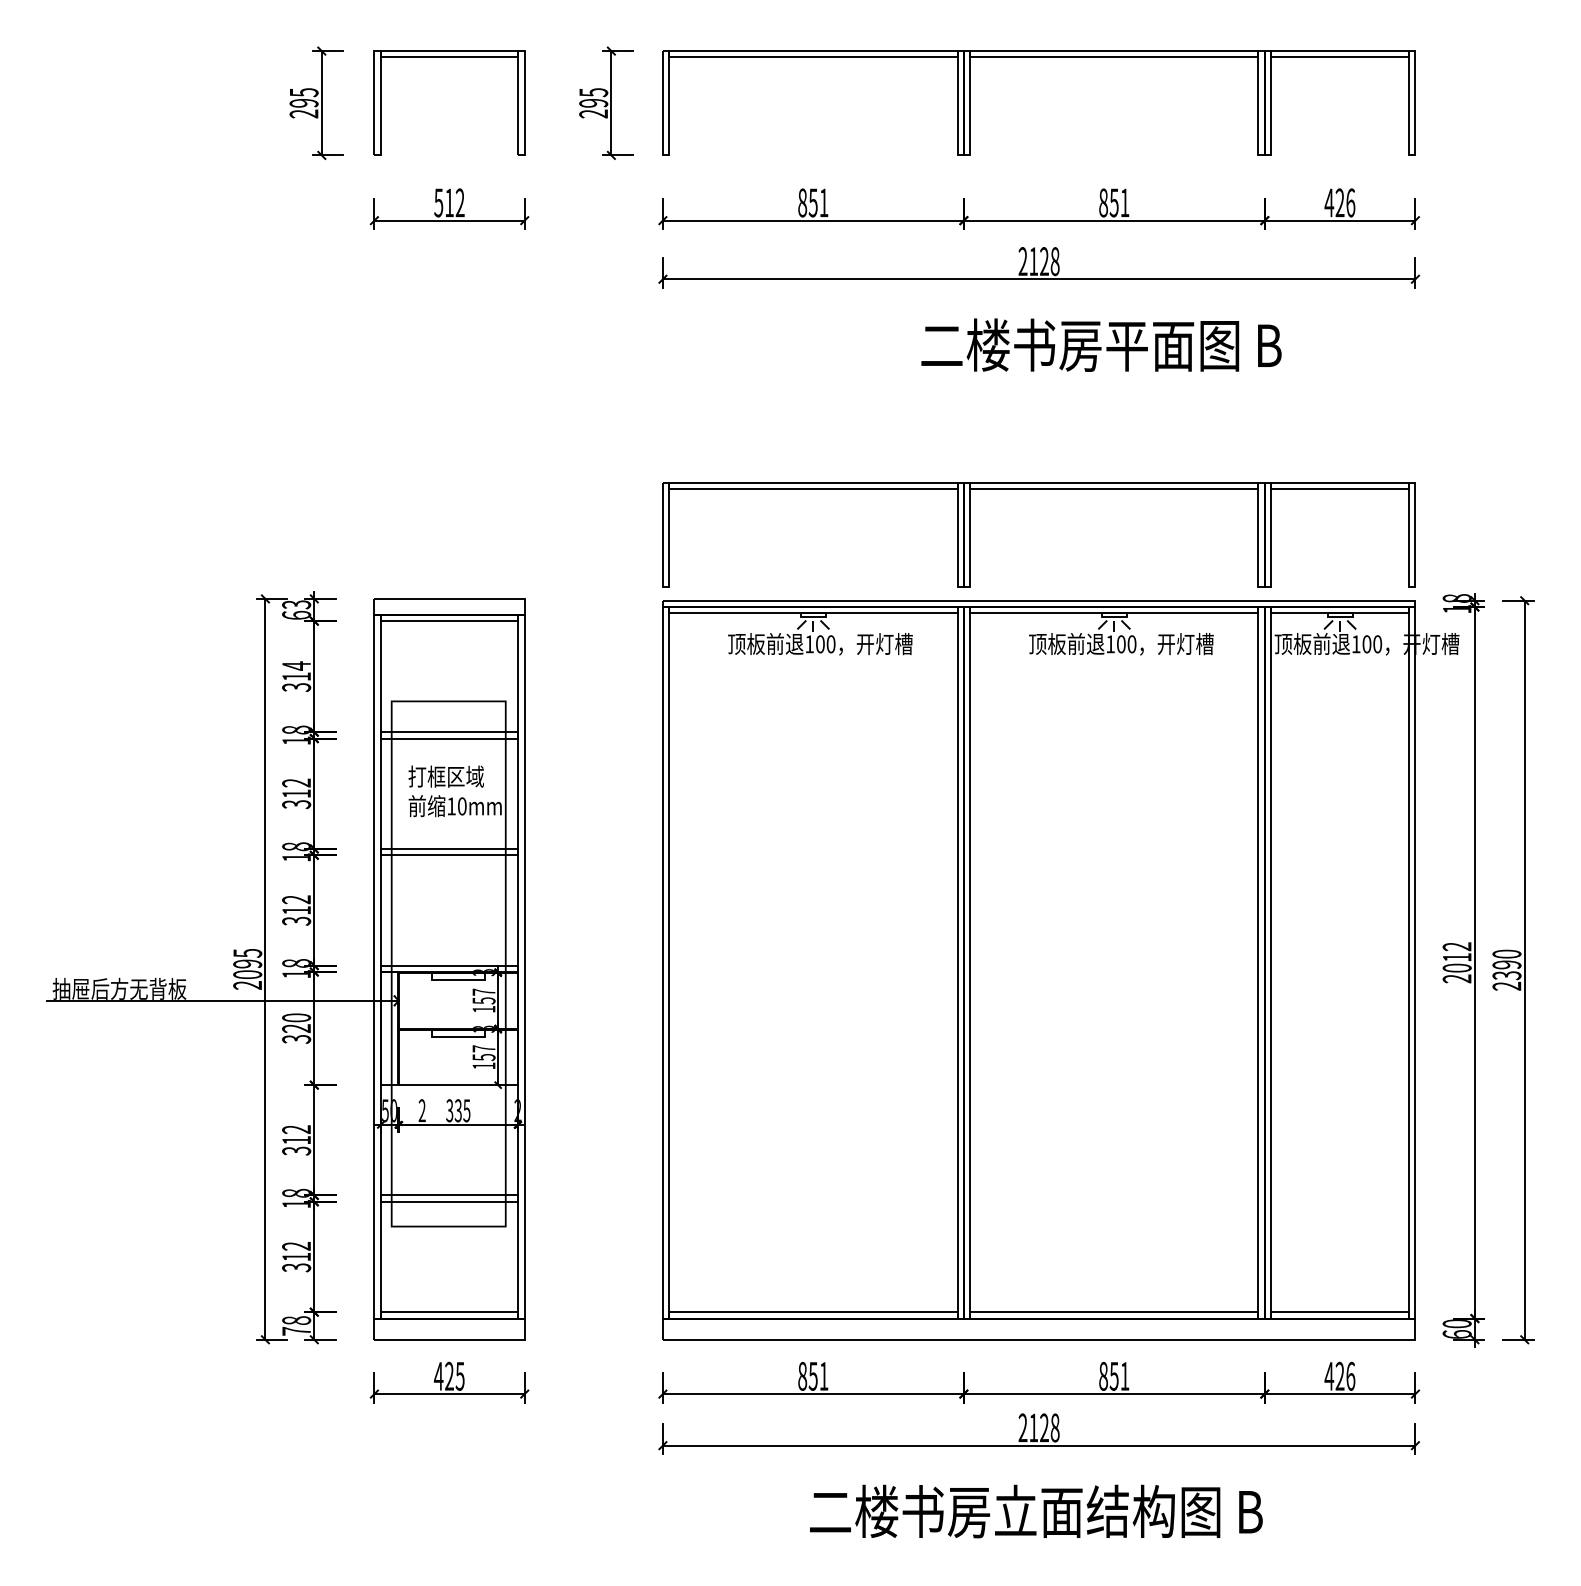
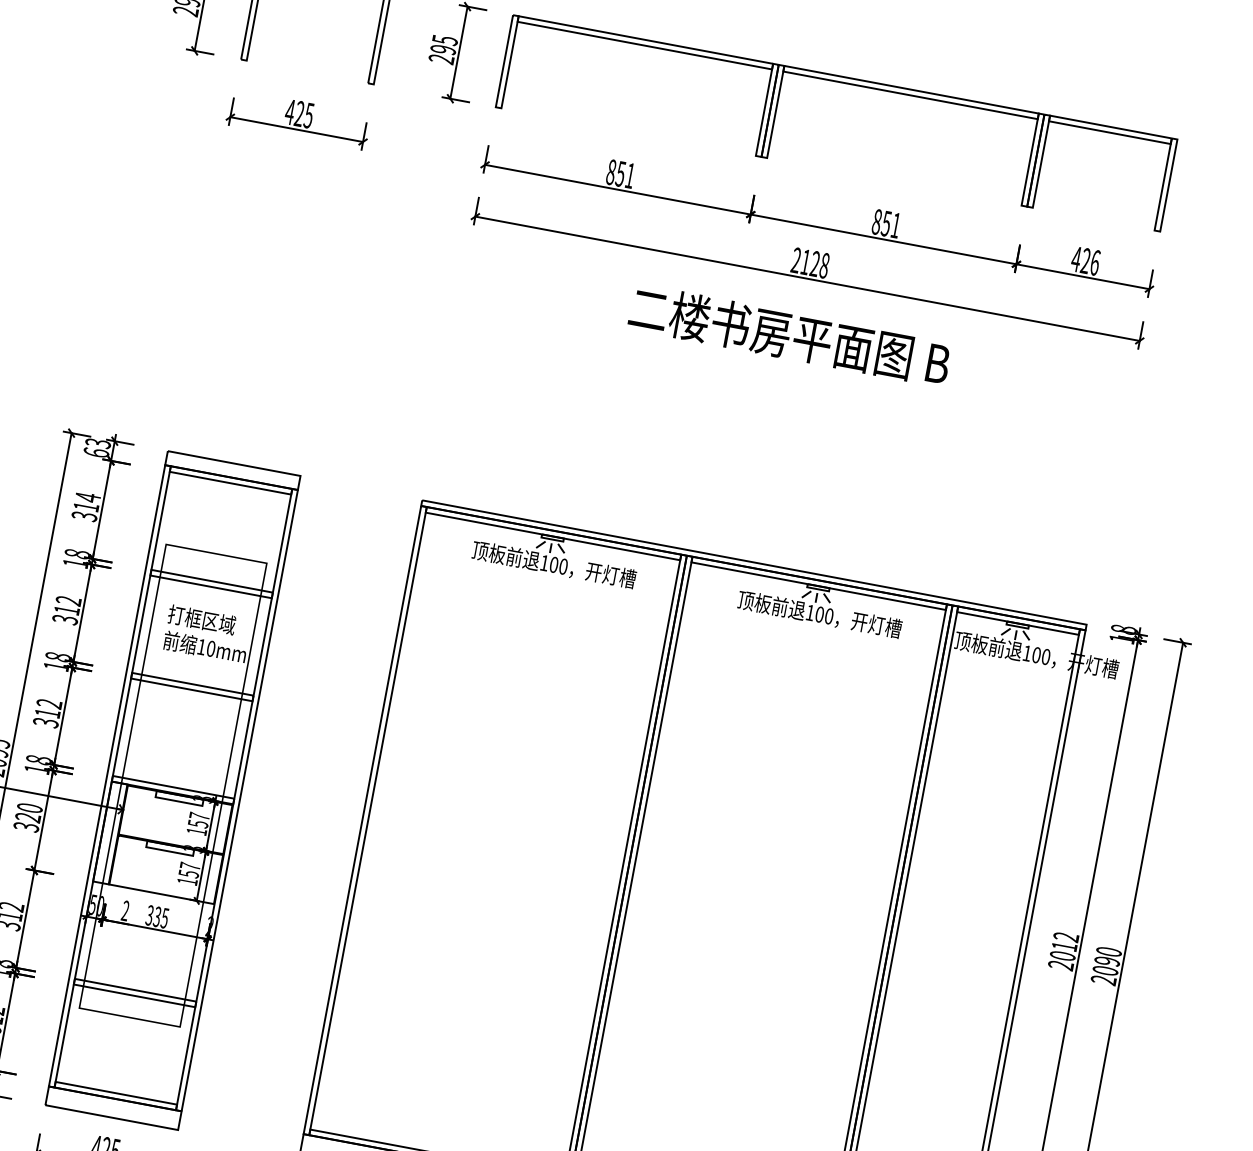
text: (449, 202) -> (299, 113), 512 -> 425
text: (1101, 344) -> (790, 335), moved
part: (1038, 489) -> (772, 464), removed
text: (1506, 975) -> (1105, 970), 2390 -> 2090

